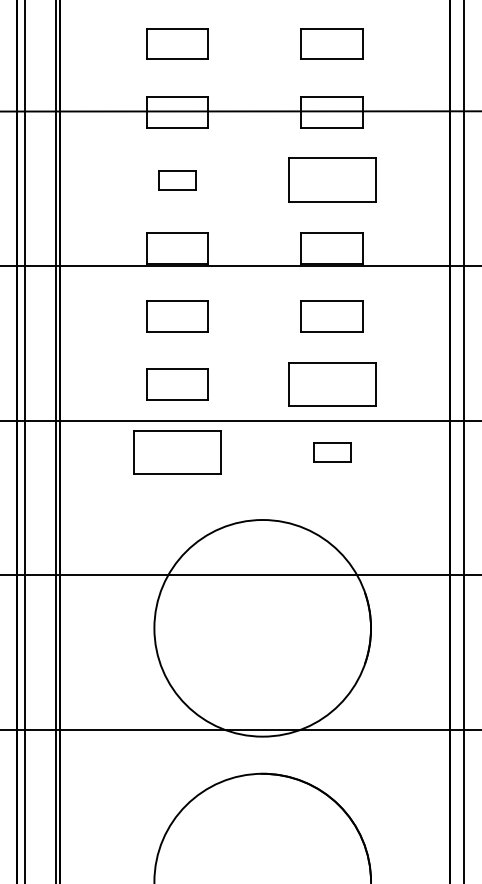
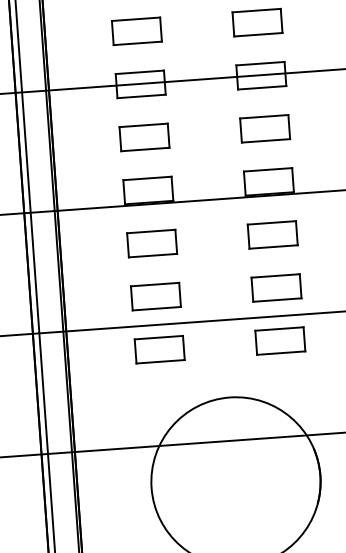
part: (177, 180) -> (144, 137), size x1.67
part: (331, 180) -> (264, 129), size x0.71
part: (331, 384) -> (275, 288), size x0.71
part: (177, 452) -> (159, 349), size x0.71
part: (331, 452) -> (279, 341), size x1.67

